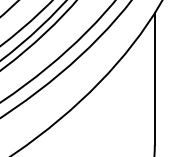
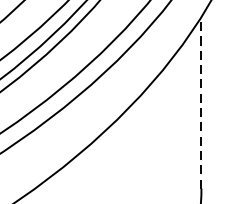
line: (154, 79) -> (201, 103), solid -> dashed

